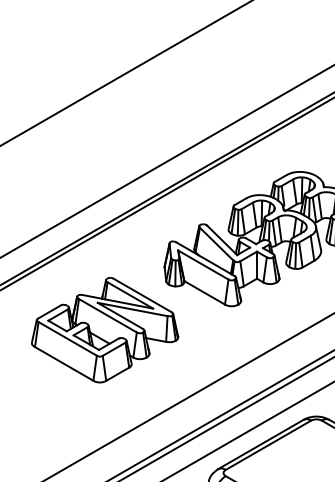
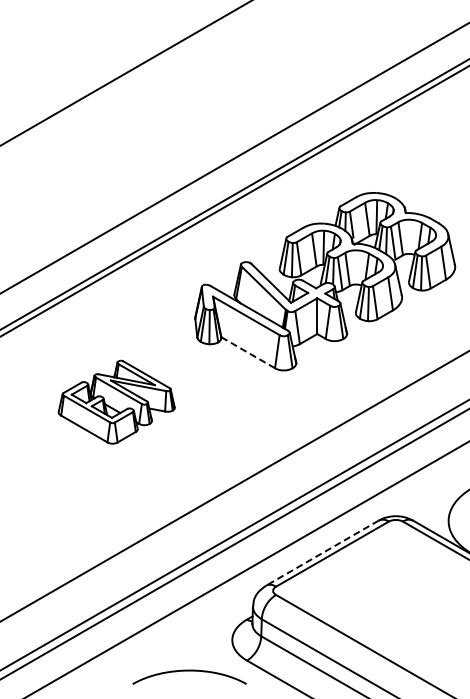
line: (204, 292) -> (247, 352), solid -> dashed
part: (105, 330) -> (116, 402), size x0.6
line: (260, 444) -> (321, 553), solid -> dashed

